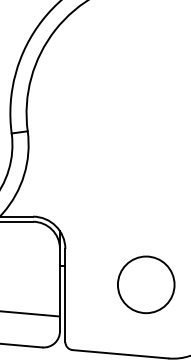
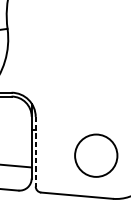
circle: (146, 284) -> (96, 155), moved
line: (65, 295) -> (35, 151), solid -> dashed

